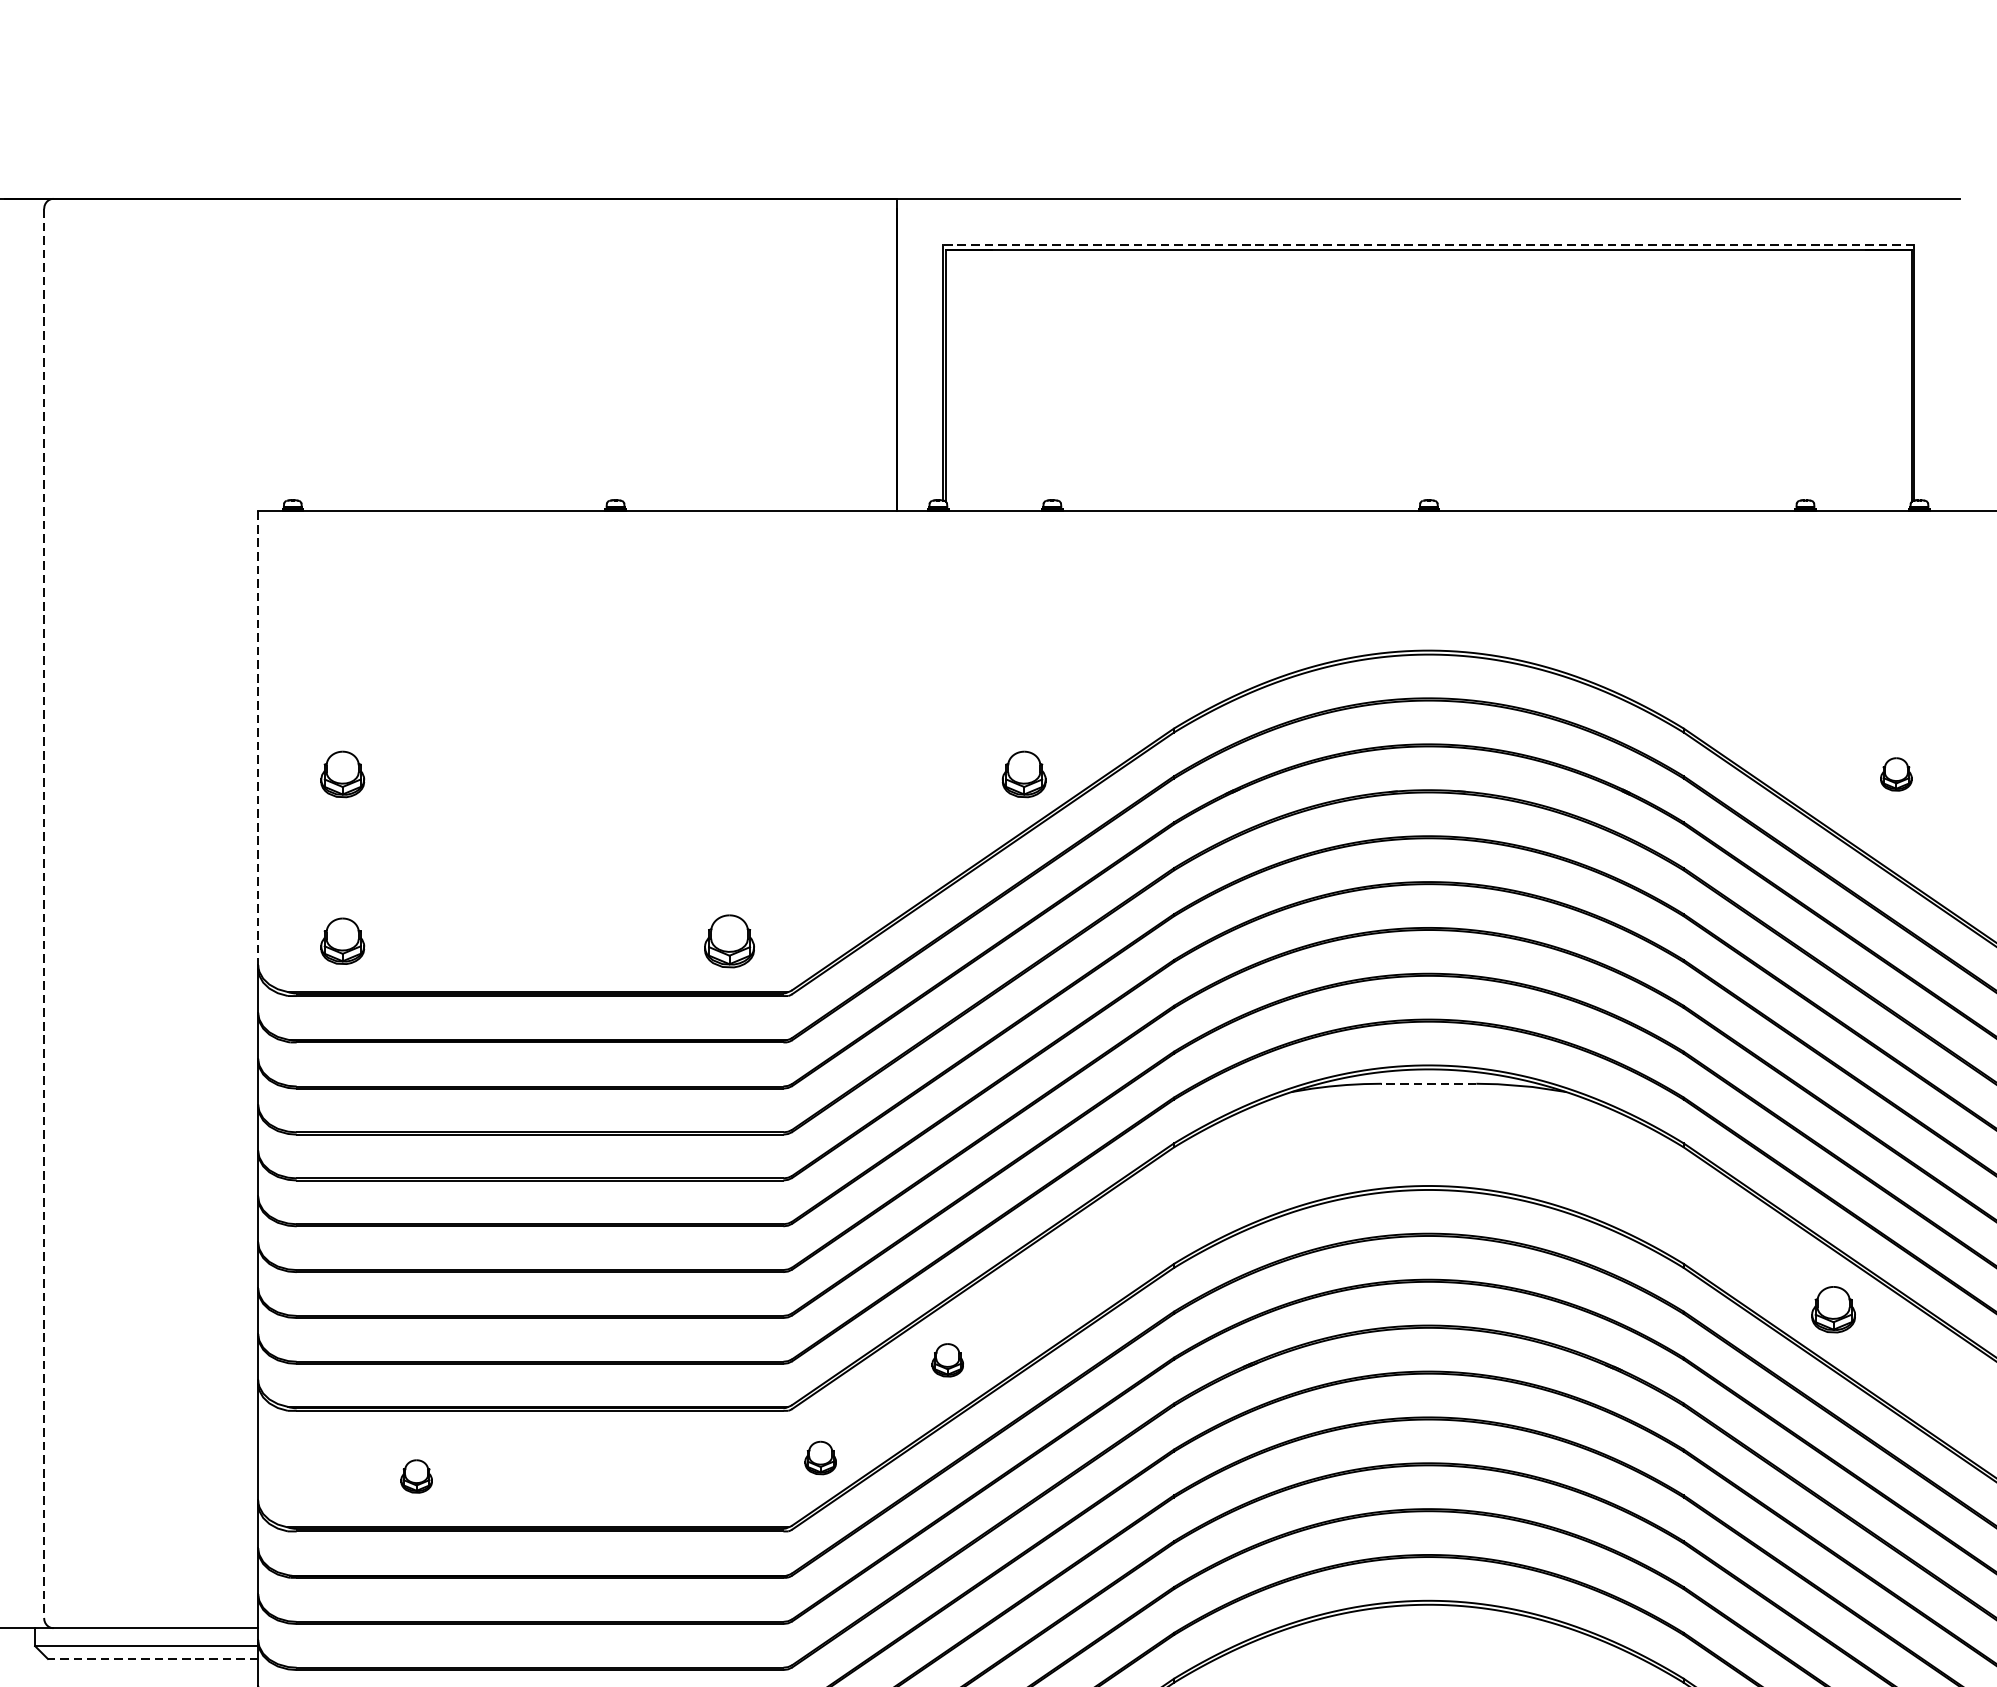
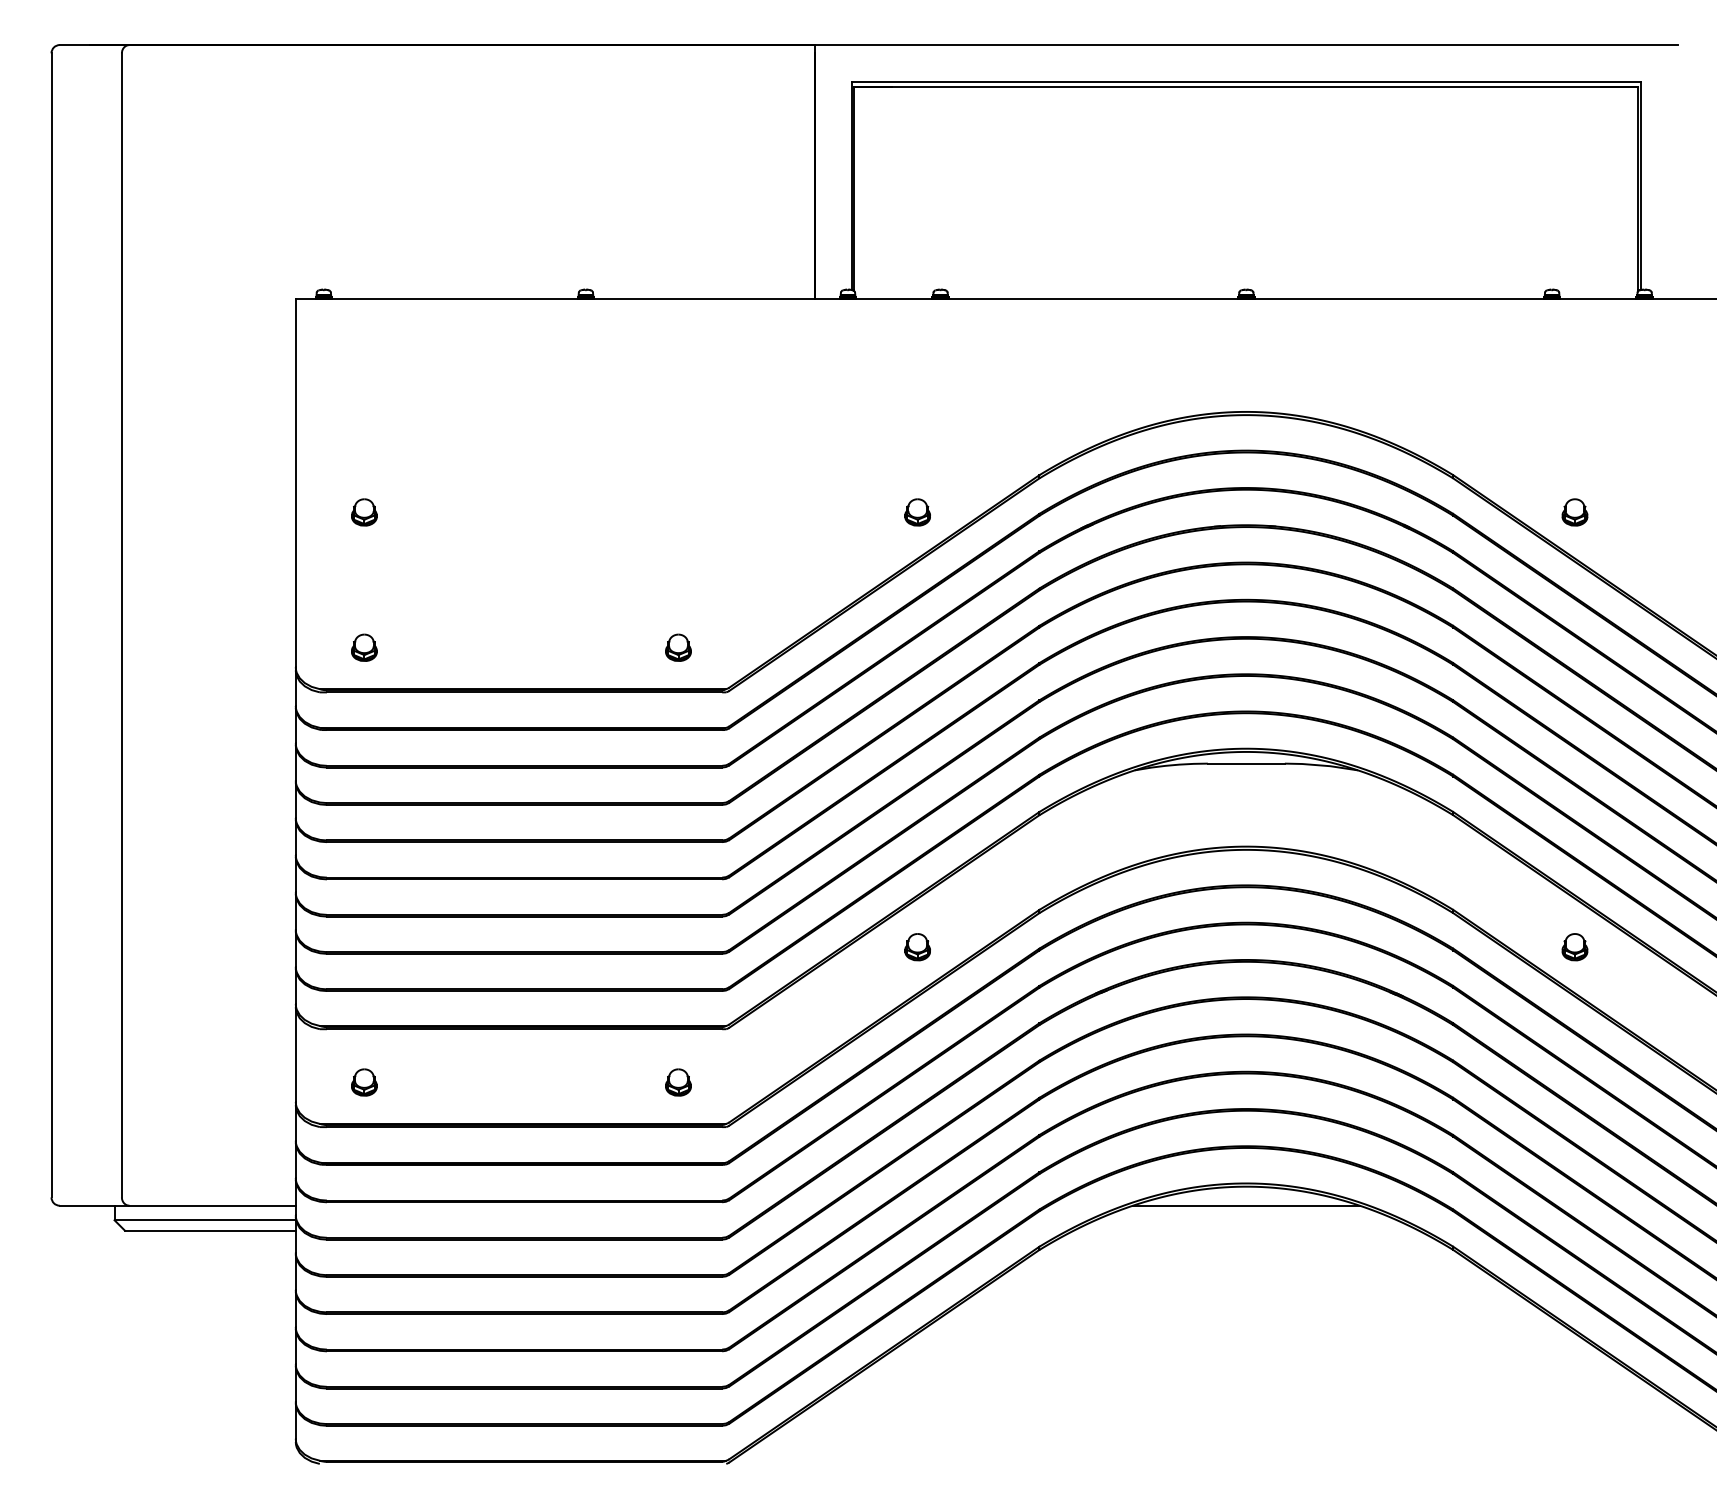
line: (1427, 244) -> (1245, 82), dashed -> solid
line: (257, 738) -> (295, 483), dashed -> solid
part: (342, 774) -> (364, 512), size x0.71
part: (1023, 774) -> (917, 512), size x0.71
part: (1895, 774) -> (1574, 512), moved
line: (43, 913) -> (121, 625), dashed -> solid
part: (342, 940) -> (364, 647), size x0.71
part: (729, 940) -> (678, 647), size x0.62
line: (1429, 1083) -> (1246, 763), dashed -> solid
part: (1833, 1310) -> (1574, 947), size x0.71
part: (947, 1360) -> (917, 947), moved
part: (820, 1457) -> (678, 1082), moved
part: (416, 1476) -> (364, 1082), moved
line: (1427, 1627) -> (1245, 1205), added
line: (152, 1658) -> (209, 1230), dashed -> solid

